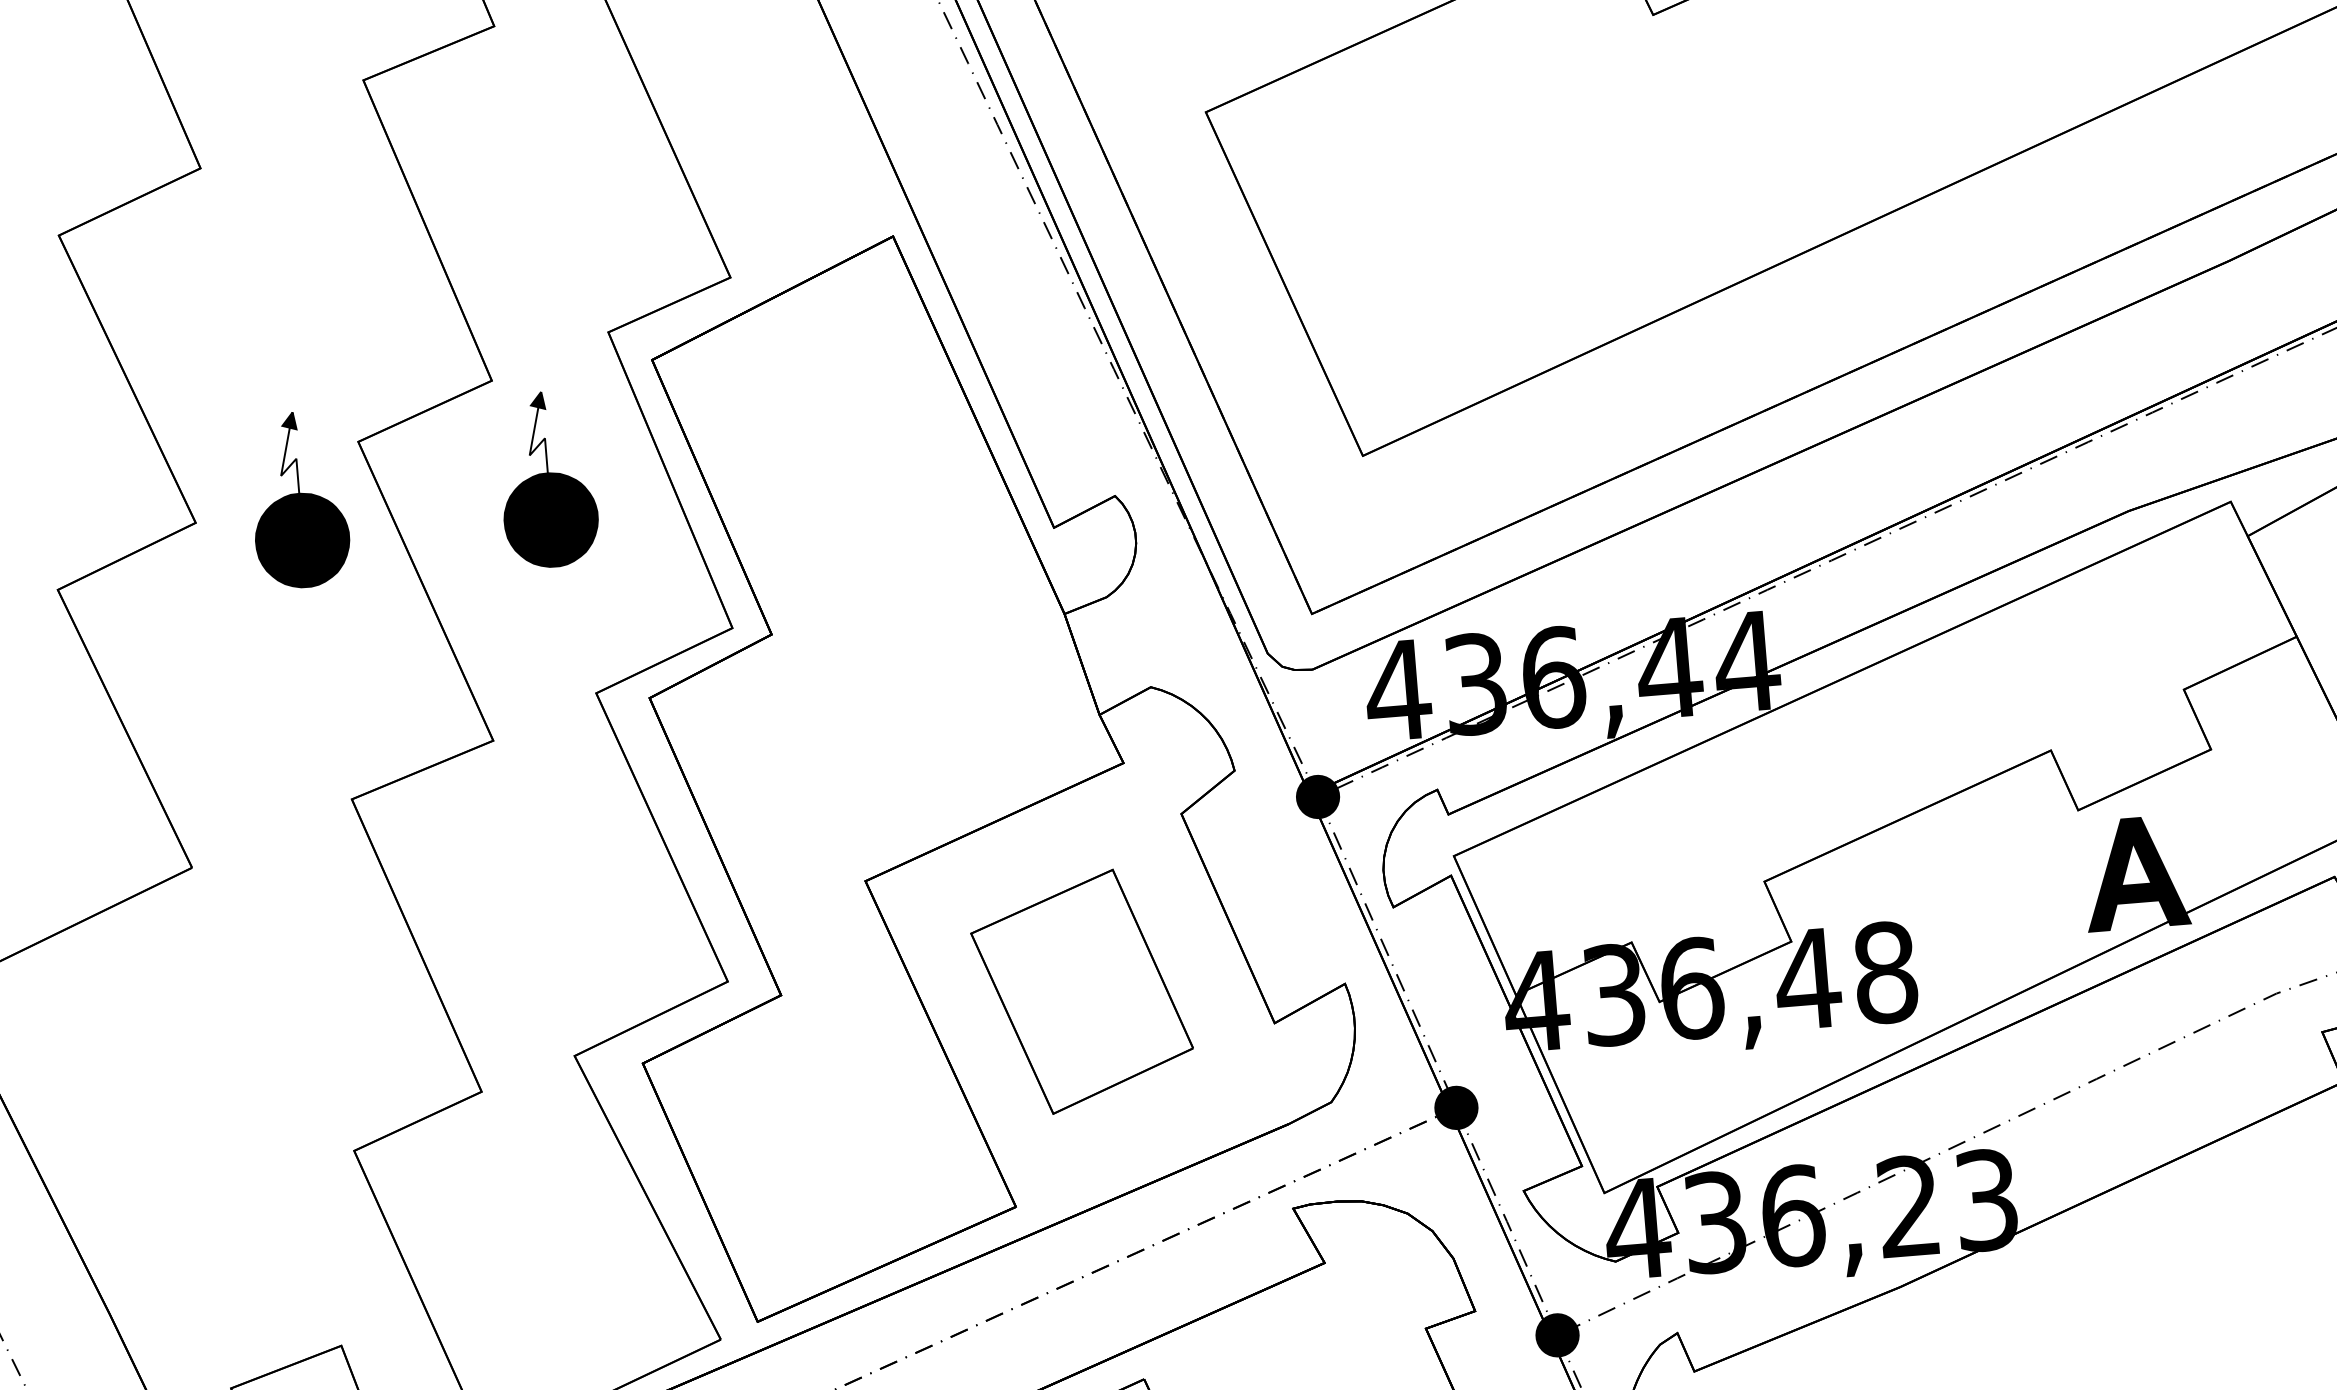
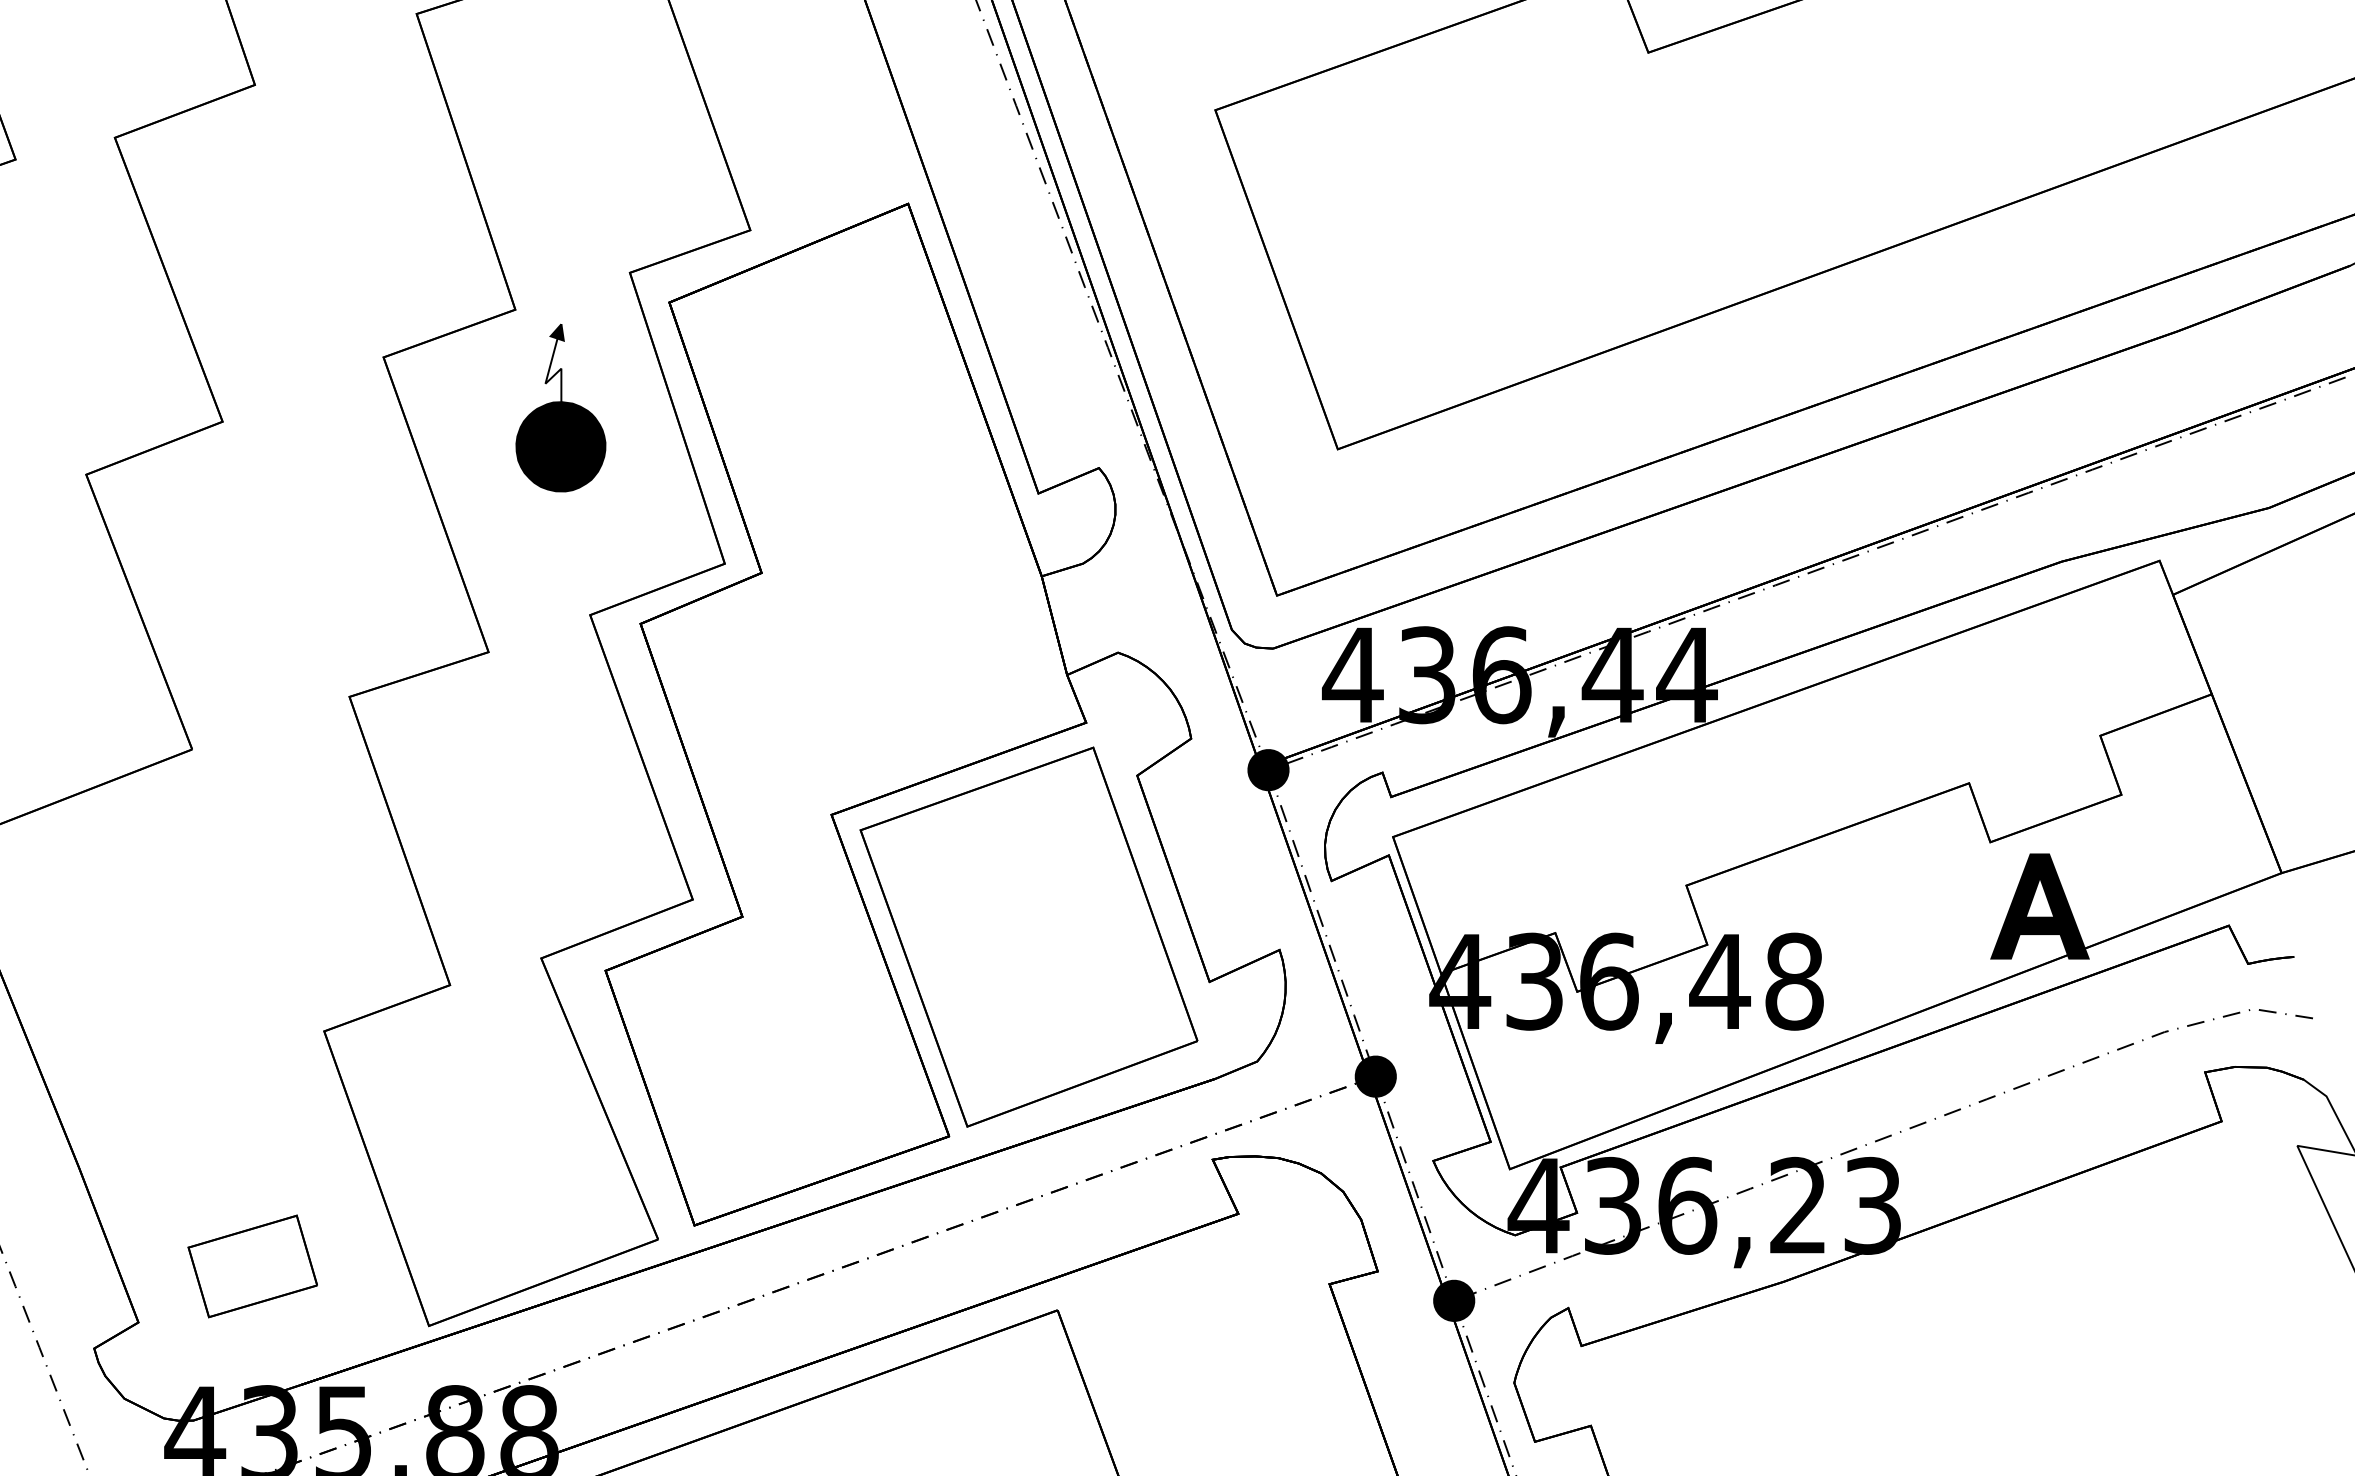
part: (298, 499) -> (322, 407), removed
part: (1081, 991) -> (1028, 936), size x1.67

